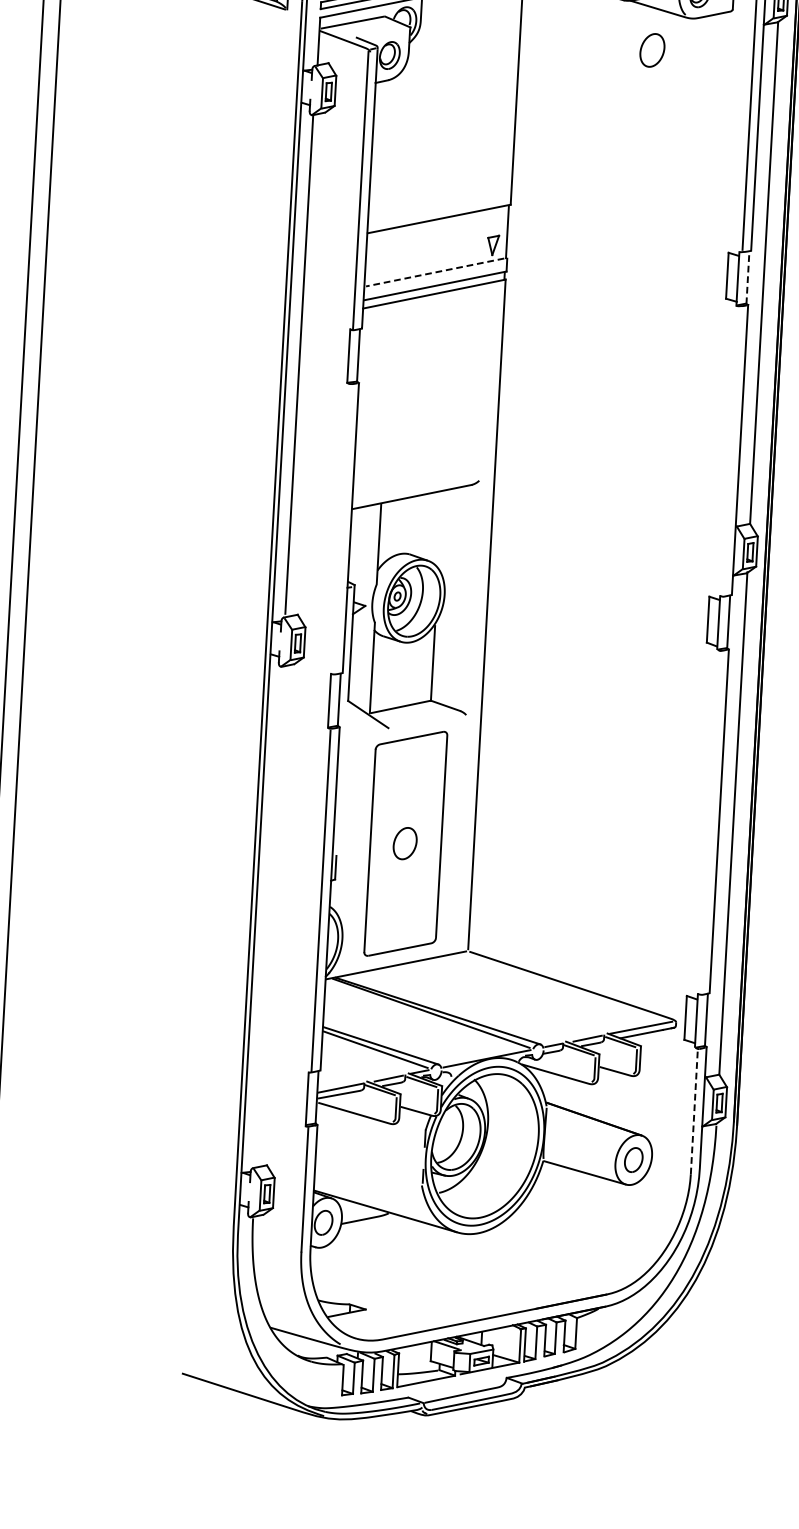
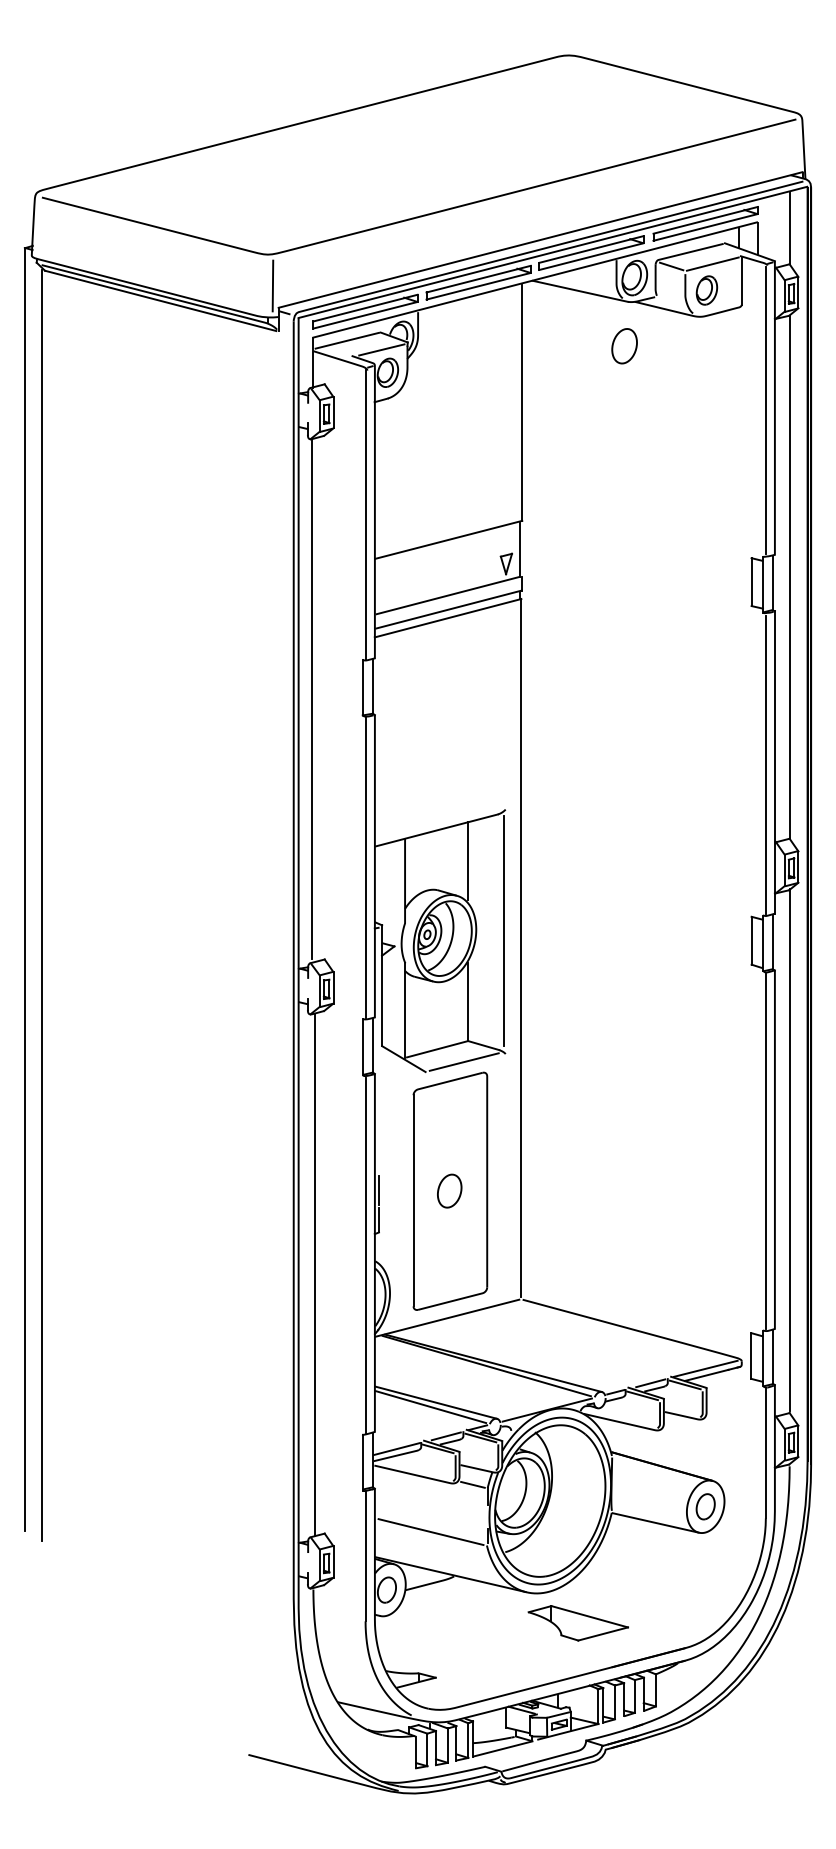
line: (384, 32) -> (381, 349), added
part: (652, 50) -> (624, 346), moved
line: (435, 272) -> (447, 595), dashed -> solid
line: (748, 277) -> (773, 582), dashed -> solid
line: (730, 451) -> (765, 764), added
line: (440, 527) -> (468, 860), added
line: (341, 528) -> (365, 867), added
line: (470, 596) -> (503, 930), added
line: (425, 720) -> (463, 1061), added
line: (710, 821) -> (765, 1150), added
line: (336, 838) -> (378, 1189), added
line: (271, 916) -> (314, 1274), added
line: (693, 1112) -> (765, 1453), dashed -> solid
line: (411, 1126) -> (472, 1484), added
line: (368, 1169) -> (430, 1532), added
part: (504, 1265) -> (577, 1623), added

